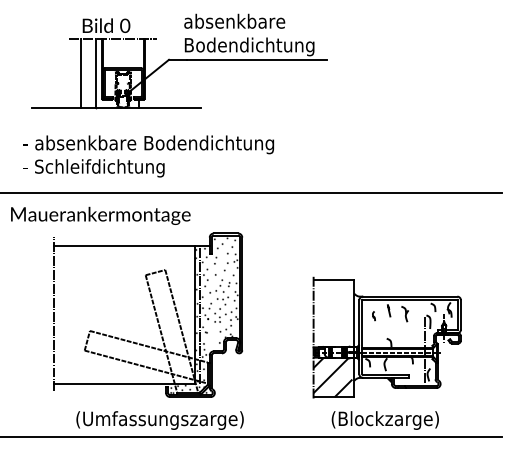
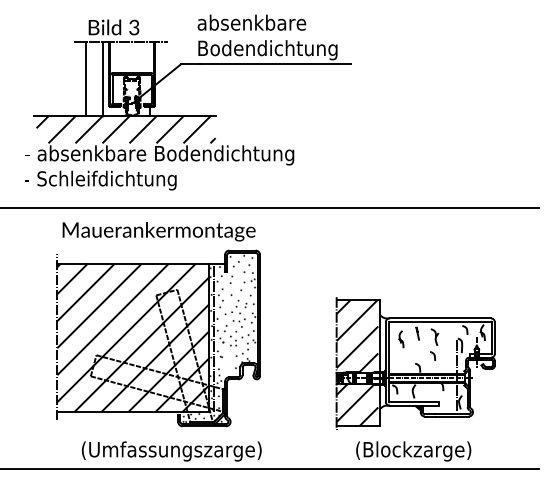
text: (124, 25) -> (133, 27), 0 -> 3
hatch: (117, 120) -> (125, 129), added
text: (100, 215) -> (158, 231), moved
hatch: (333, 313) -> (357, 336), added
hatch: (123, 314) -> (132, 337), added
part: (373, 316) -> (401, 339), size x1.67
curve: (403, 331) -> (433, 355), added

